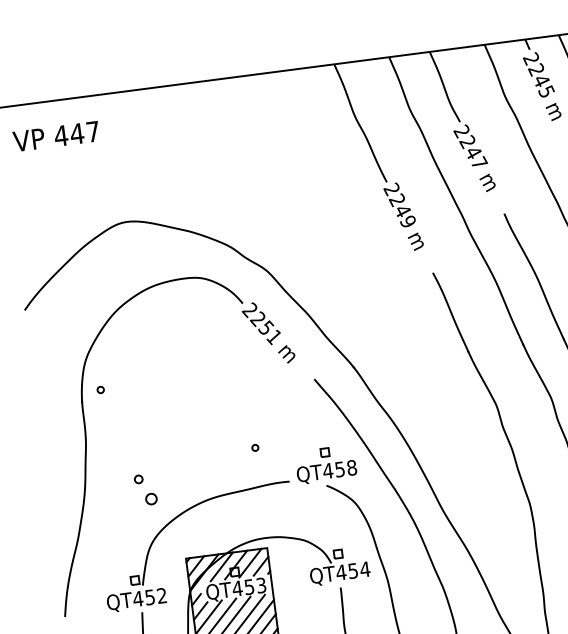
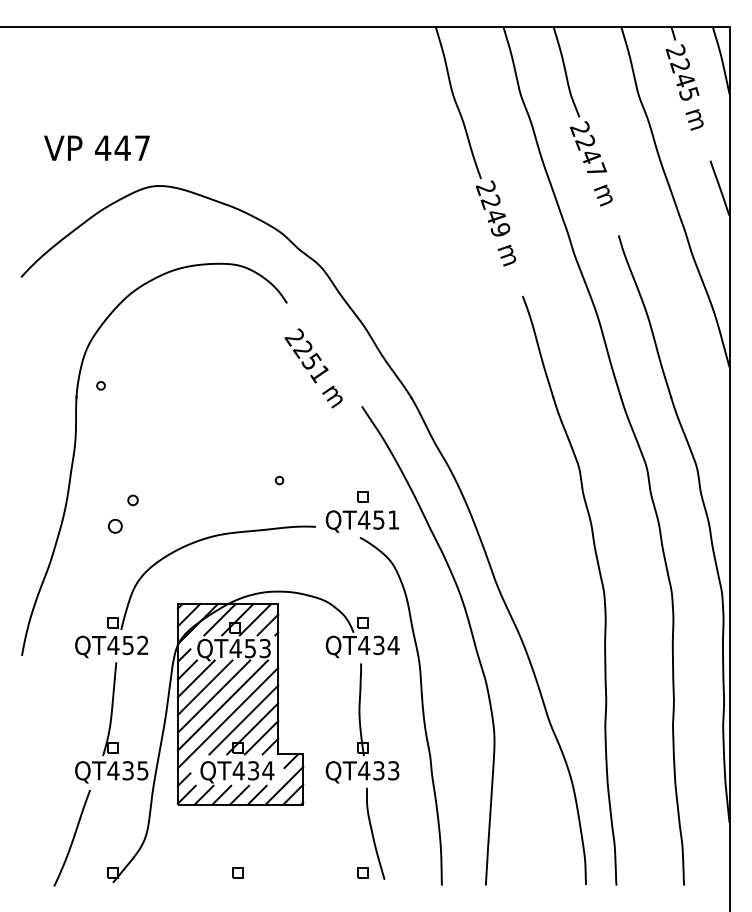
text: (55, 136) -> (96, 147), moved
text: (268, 333) -> (313, 368), moved
text: (351, 467) -> (393, 519), QT458 -> QT451
circle: (151, 498) -> (115, 525), moved
text: (353, 570) -> (379, 644), QT454 -> QT434

